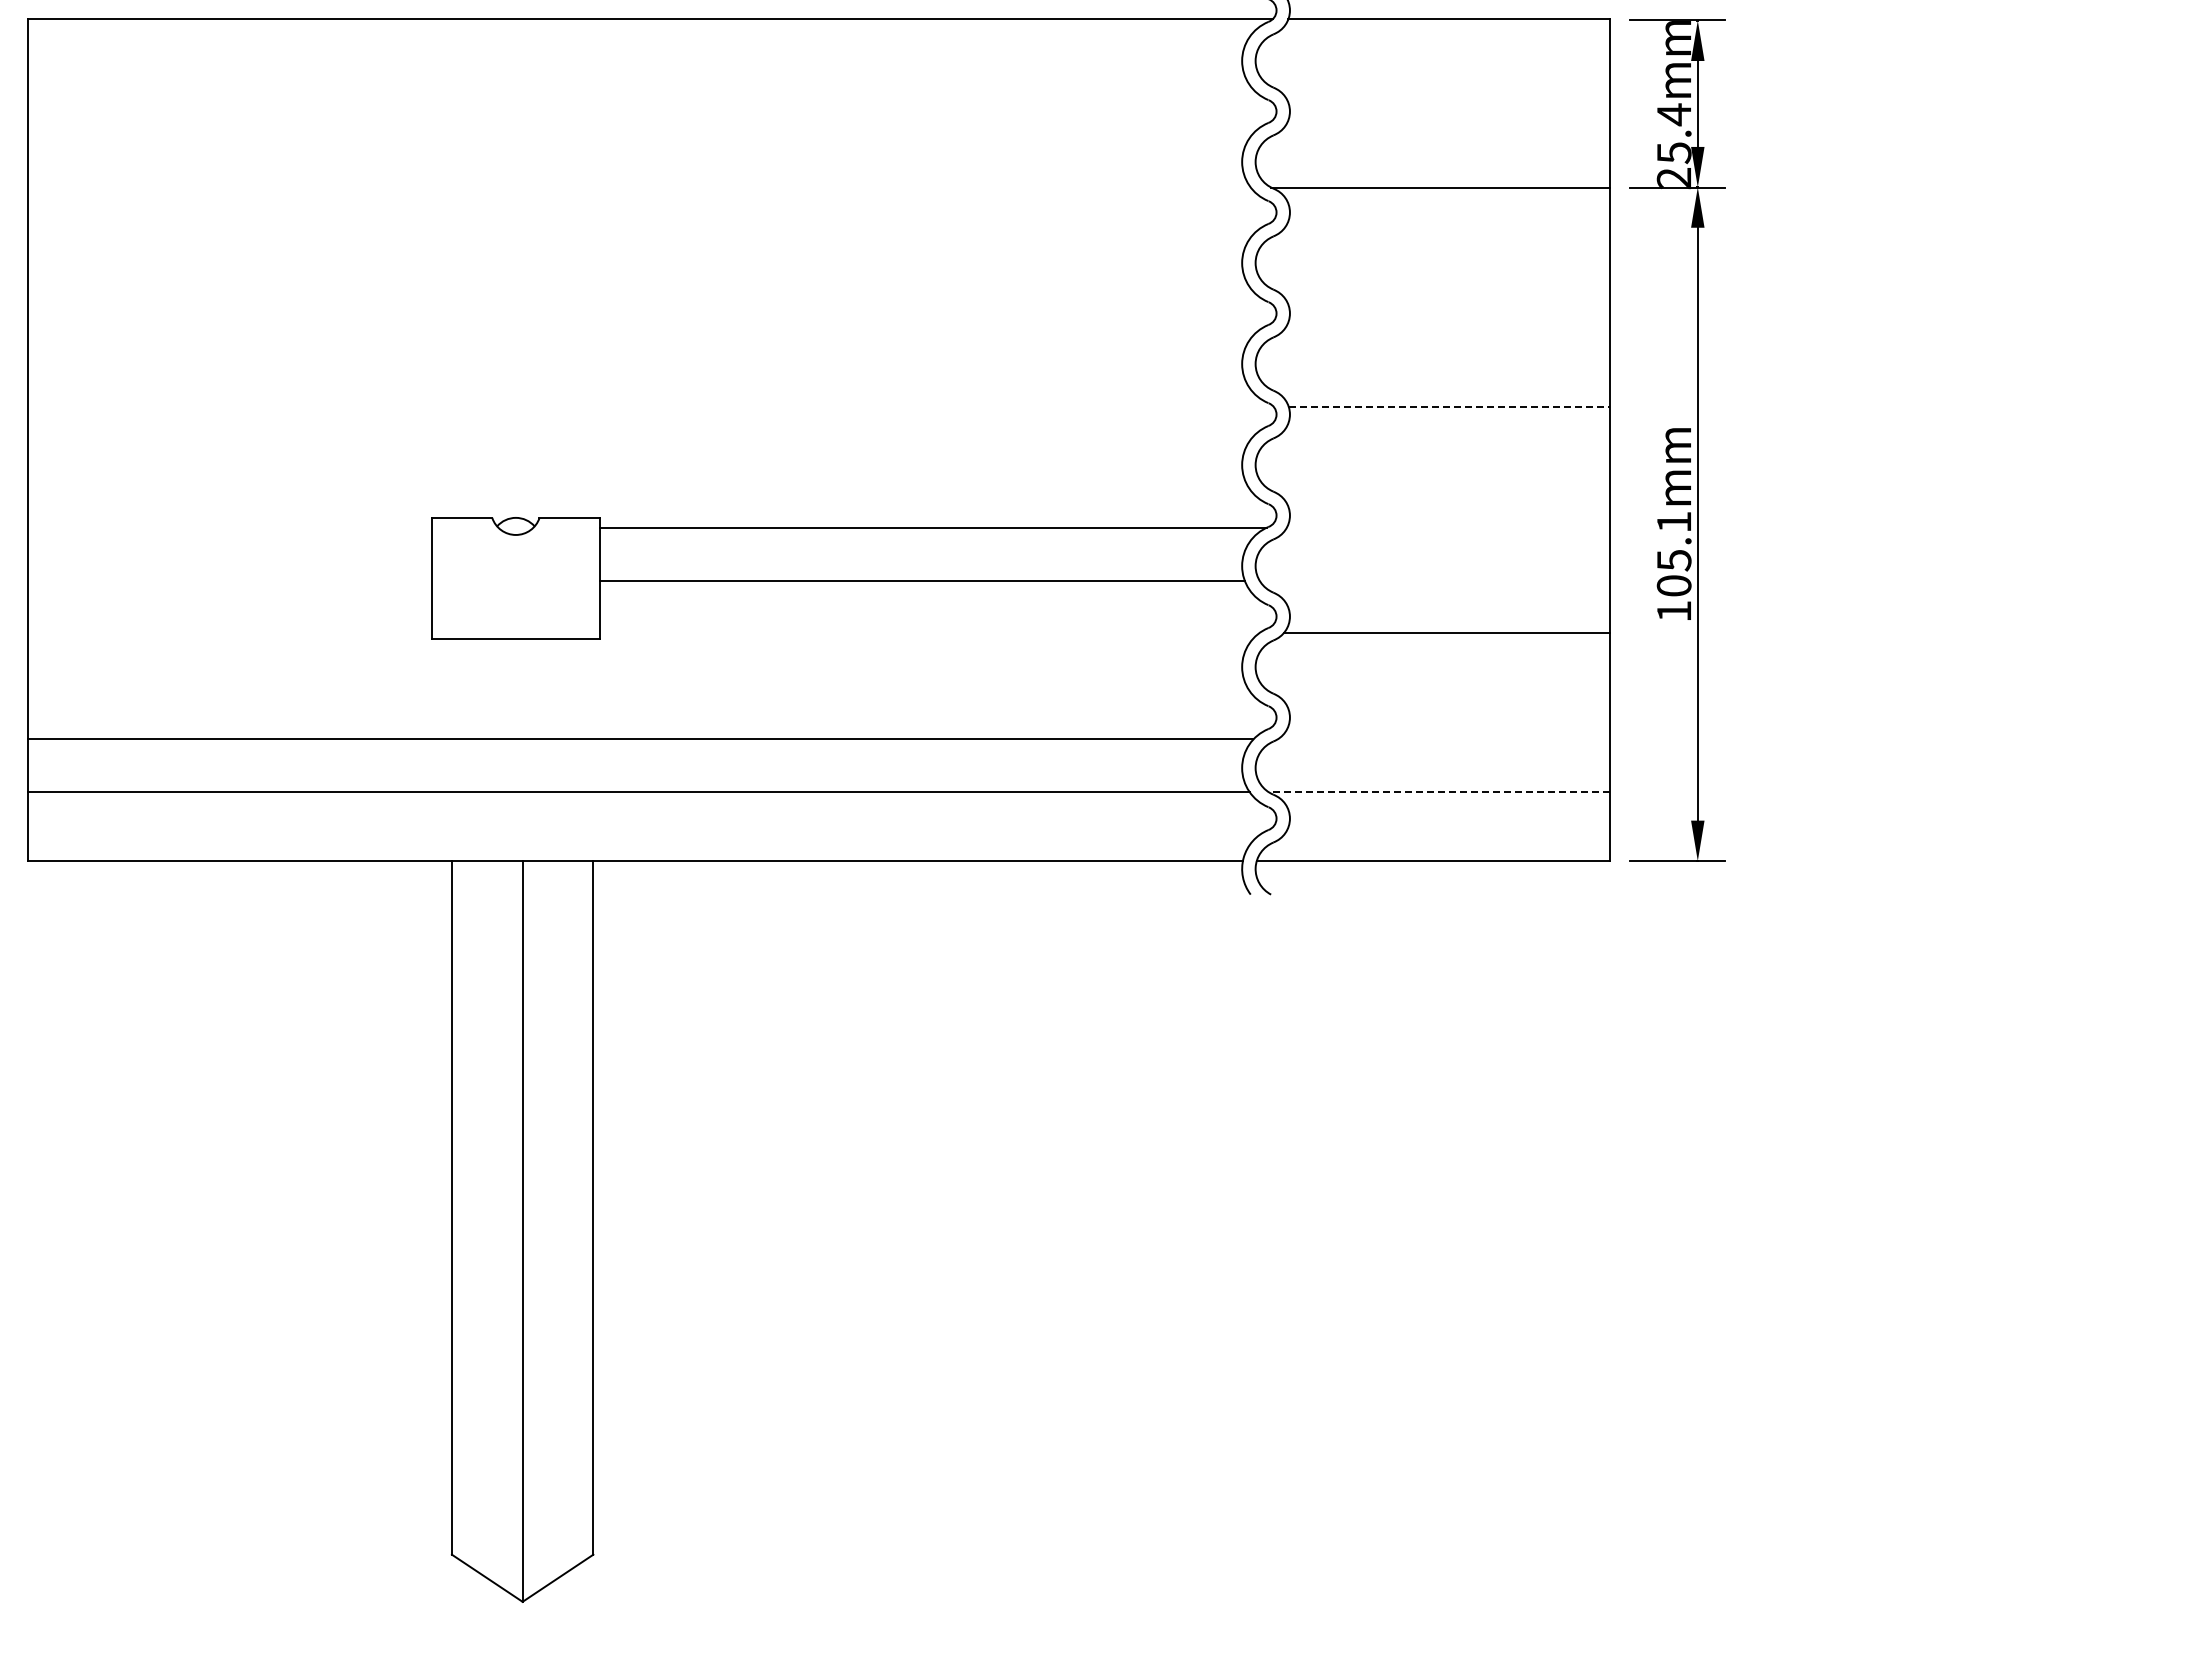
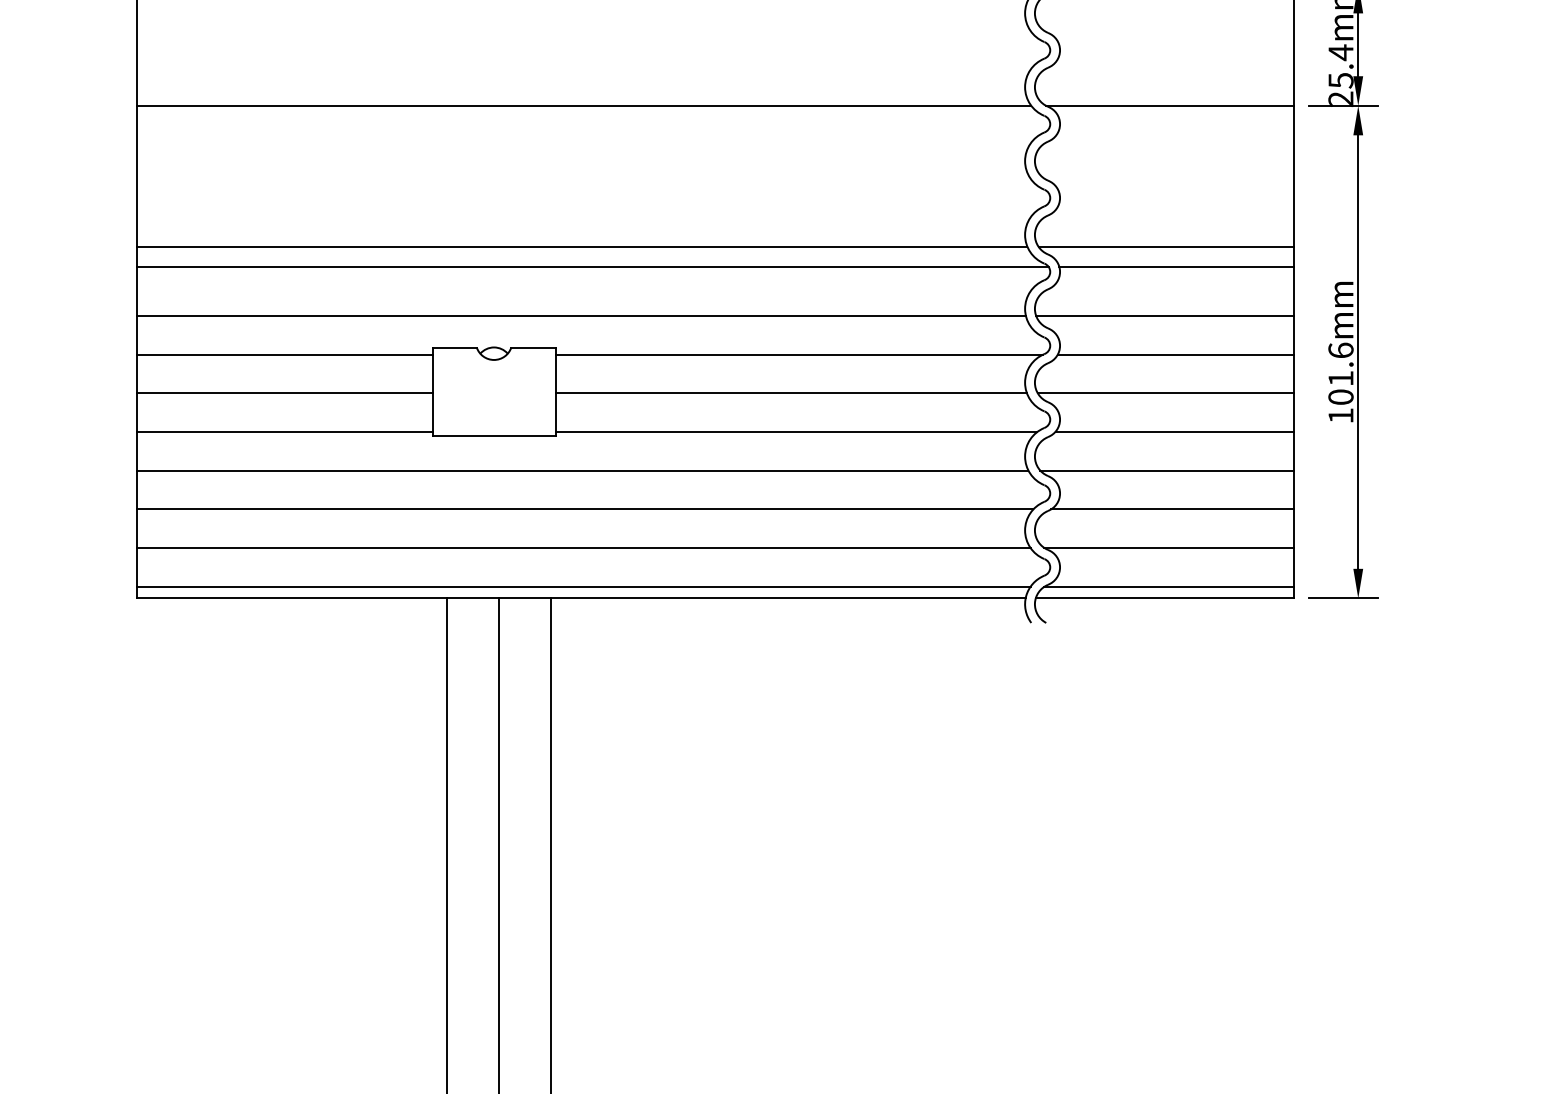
line: (638, 187) -> (583, 105), added
line: (636, 380) -> (582, 247), added
line: (1435, 380) -> (1166, 247), added
line: (650, 407) -> (592, 266), added
line: (1449, 407) -> (1176, 266), dashed -> solid
line: (635, 474) -> (581, 315), added
line: (1433, 474) -> (1165, 315), added
line: (229, 527) -> (284, 354), added
line: (1448, 527) -> (1175, 354), added
text: (1673, 541) -> (1340, 364), 105.1mm -> 101.6mm
line: (229, 580) -> (284, 393), added
line: (1434, 580) -> (1165, 393), added
line: (229, 633) -> (284, 432), added
line: (929, 633) -> (796, 432), added
line: (636, 686) -> (582, 470), added
line: (1436, 686) -> (1167, 470), added
line: (1443, 739) -> (1172, 509), added
line: (1439, 792) -> (1169, 548), dashed -> solid
line: (638, 845) -> (583, 587), added
line: (1439, 845) -> (1169, 587), added

